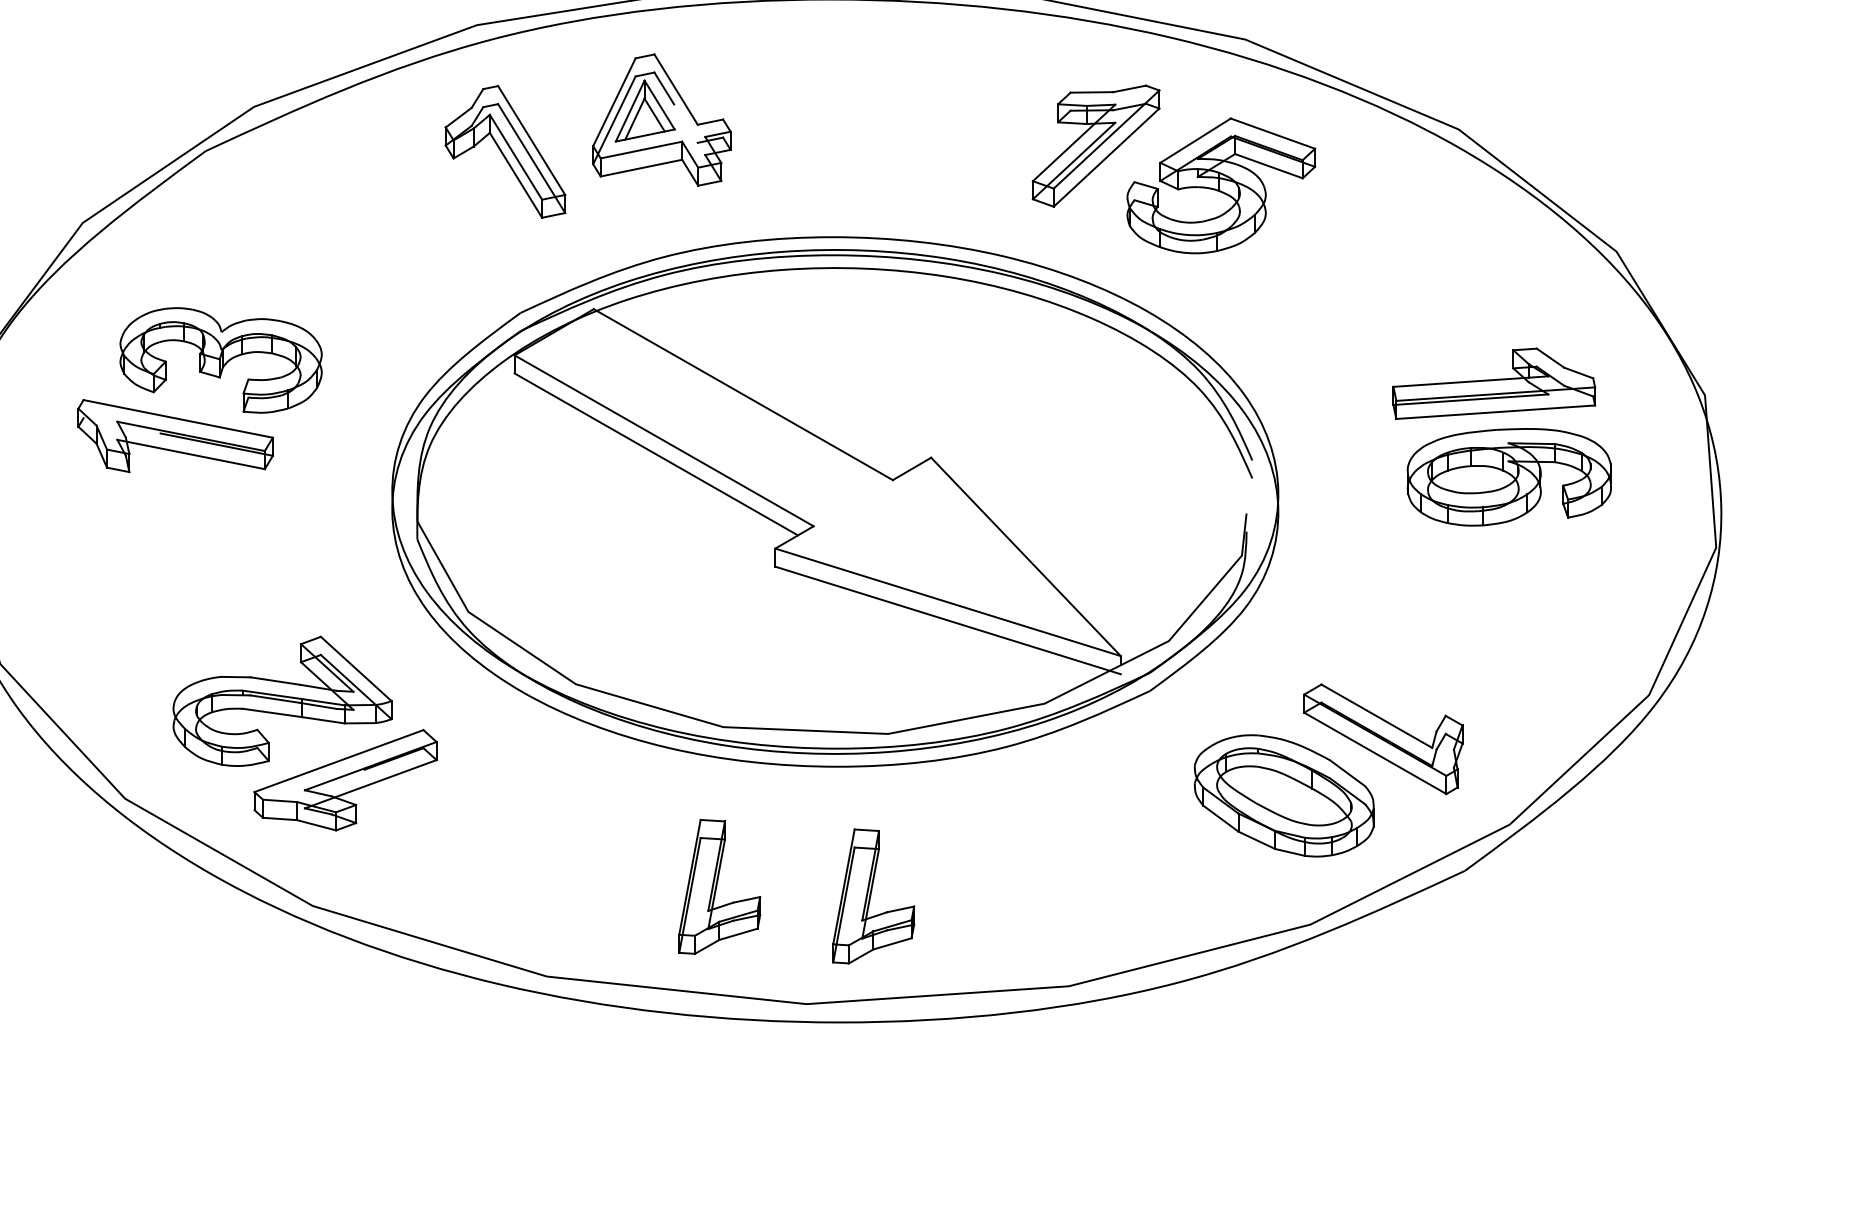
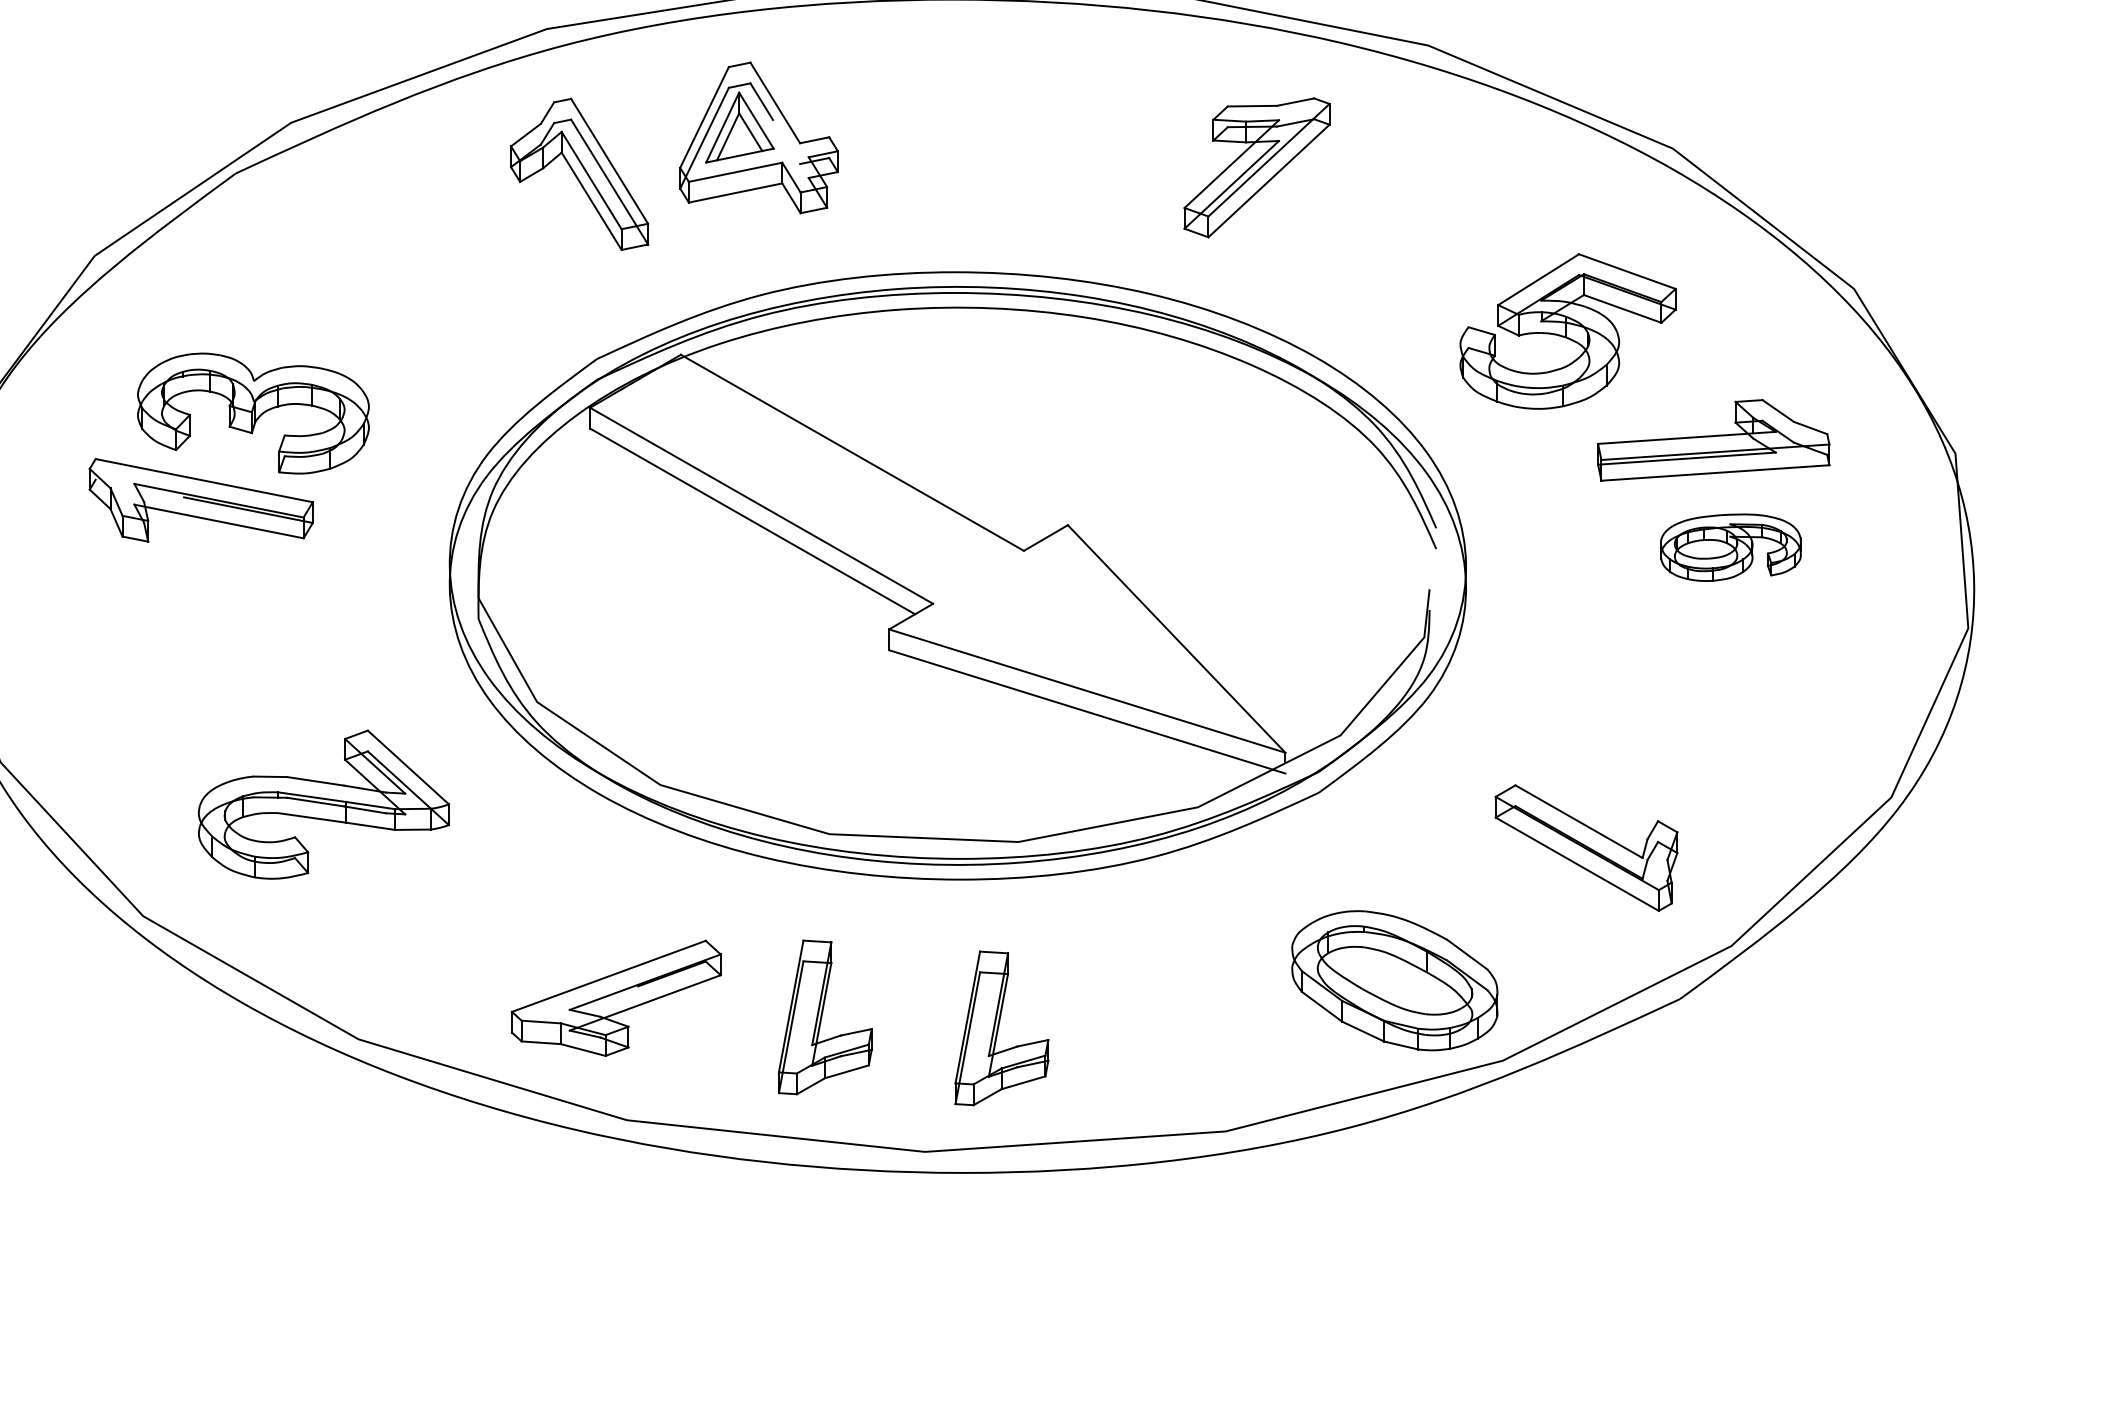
part: (1221, 185) -> (1568, 331), moved
part: (1508, 477) -> (1730, 547), size x0.6
part: (345, 780) -> (616, 998), moved
part: (1283, 795) -> (1393, 980), moved

